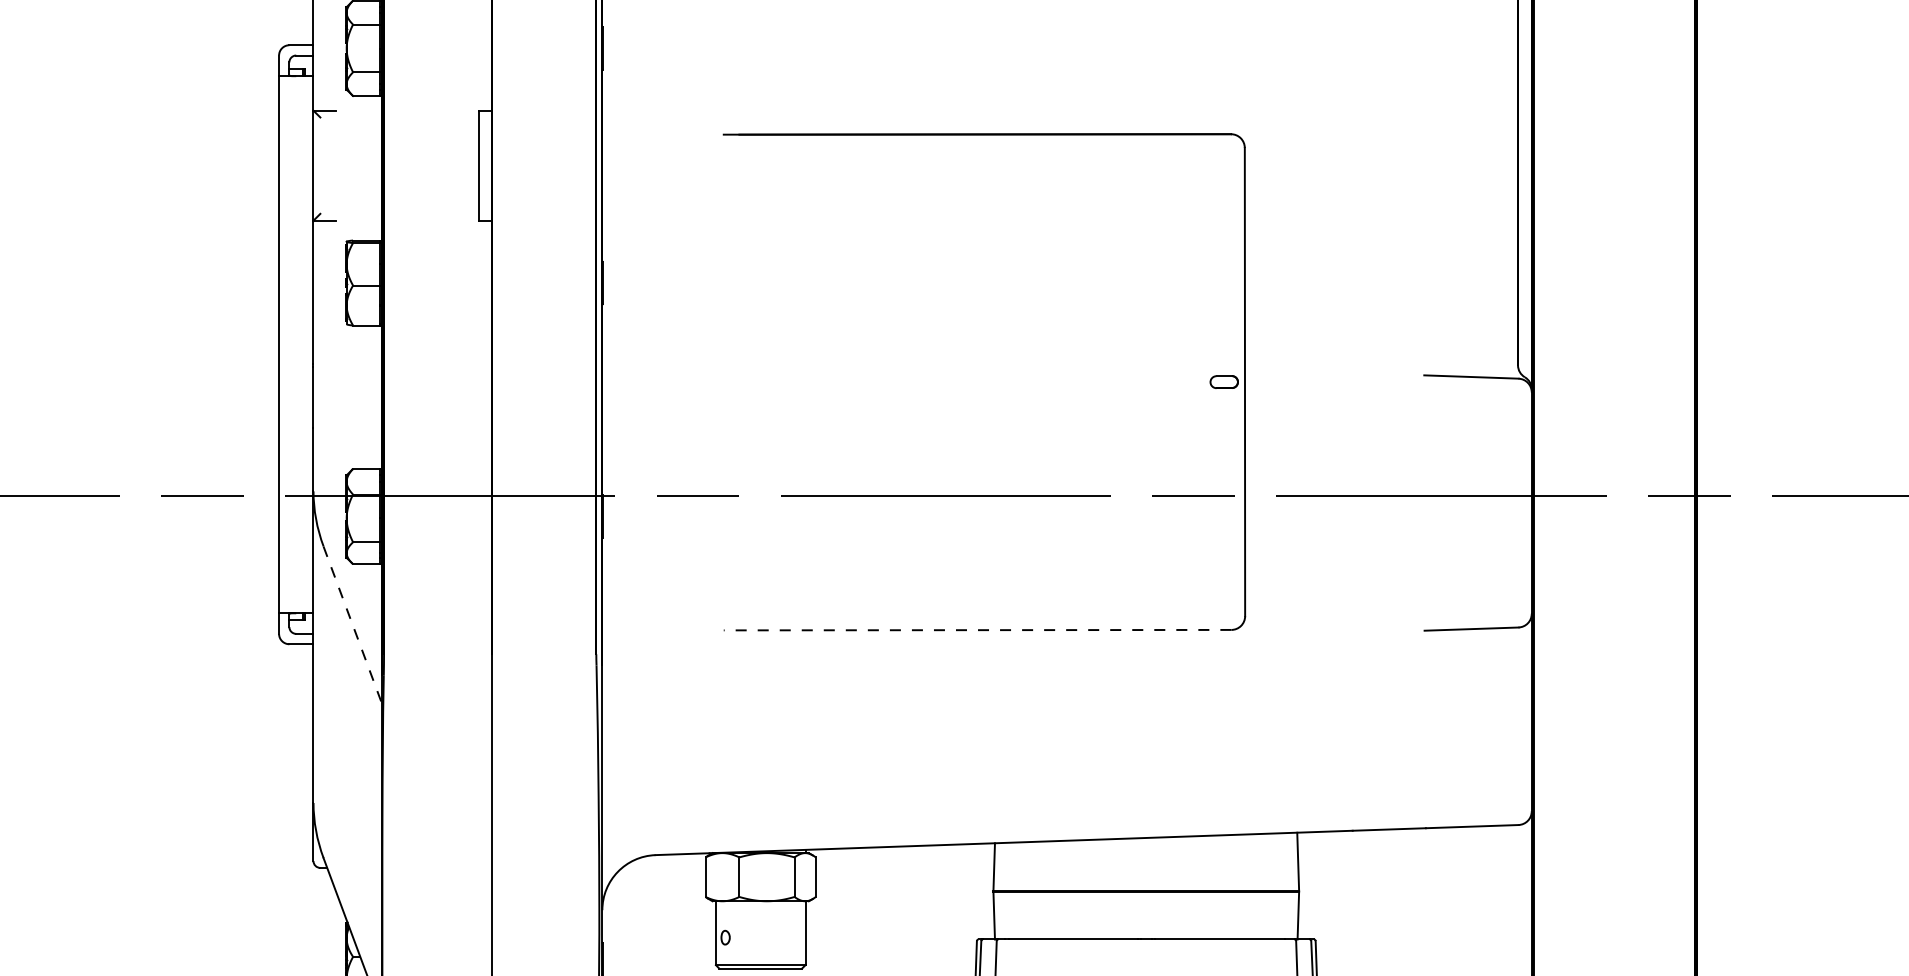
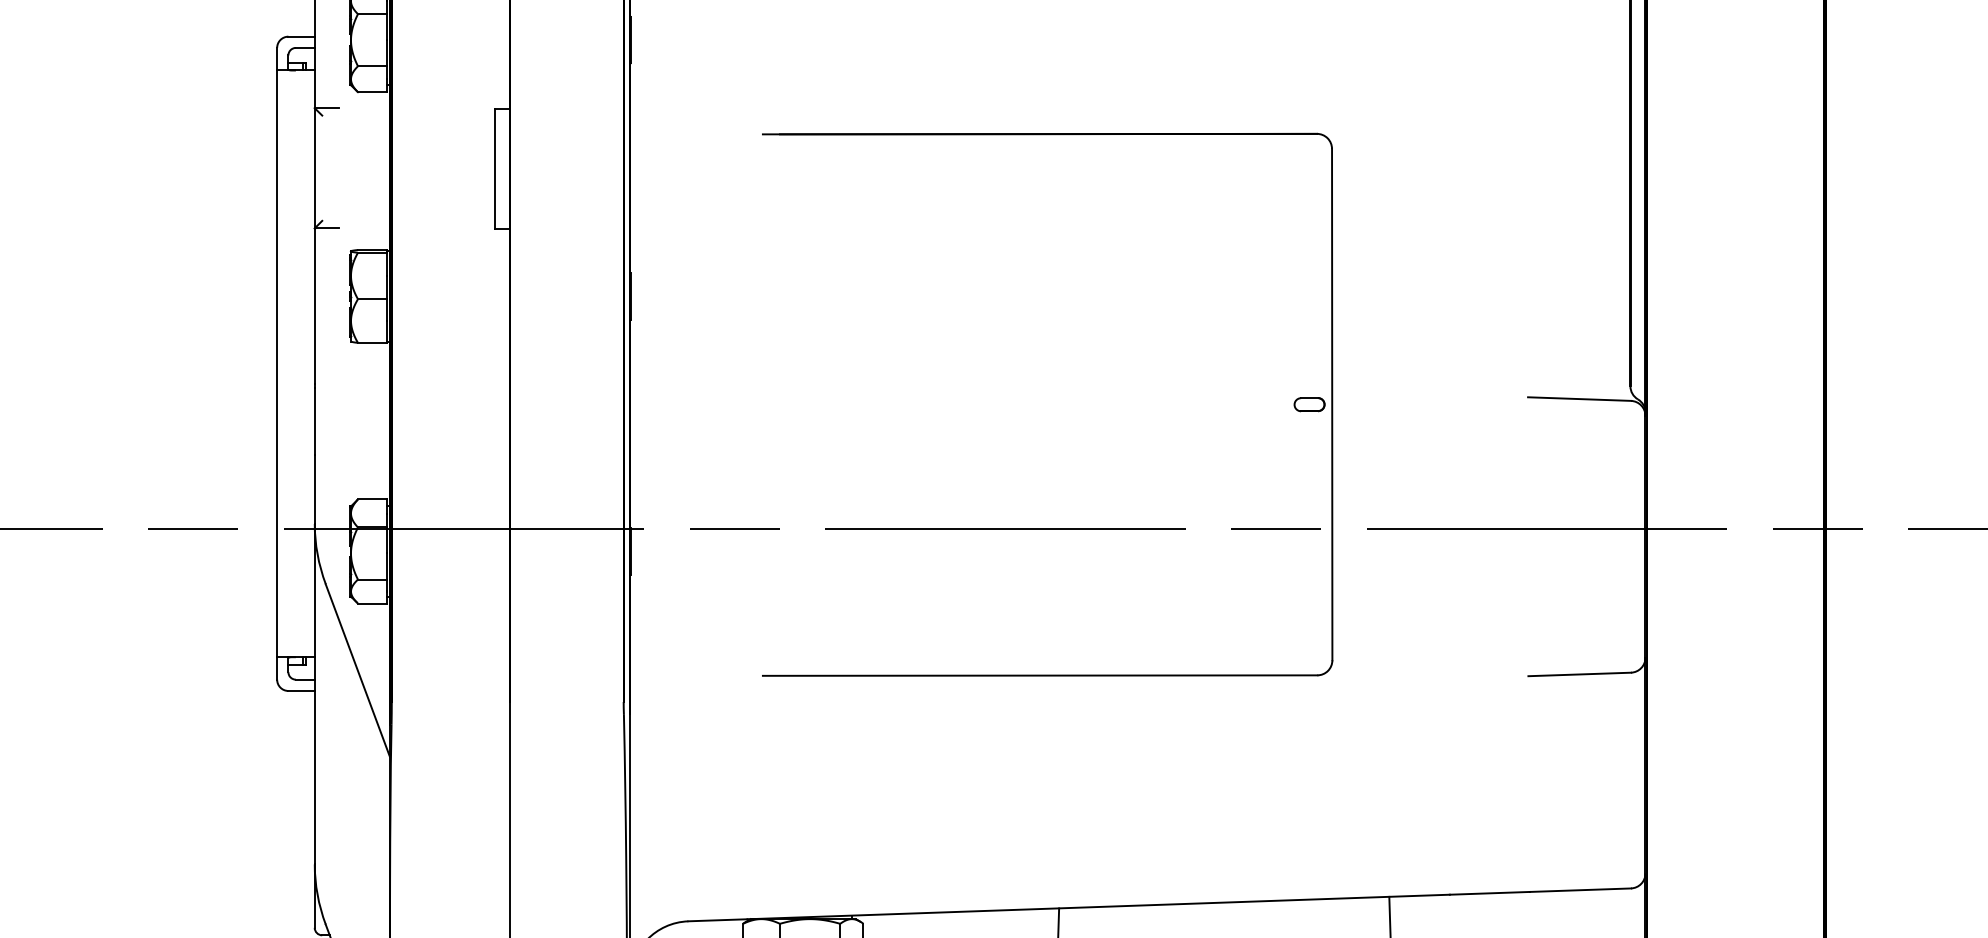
line: (353, 625) -> (358, 670), dashed -> solid
line: (977, 630) -> (1040, 675), dashed -> solid

